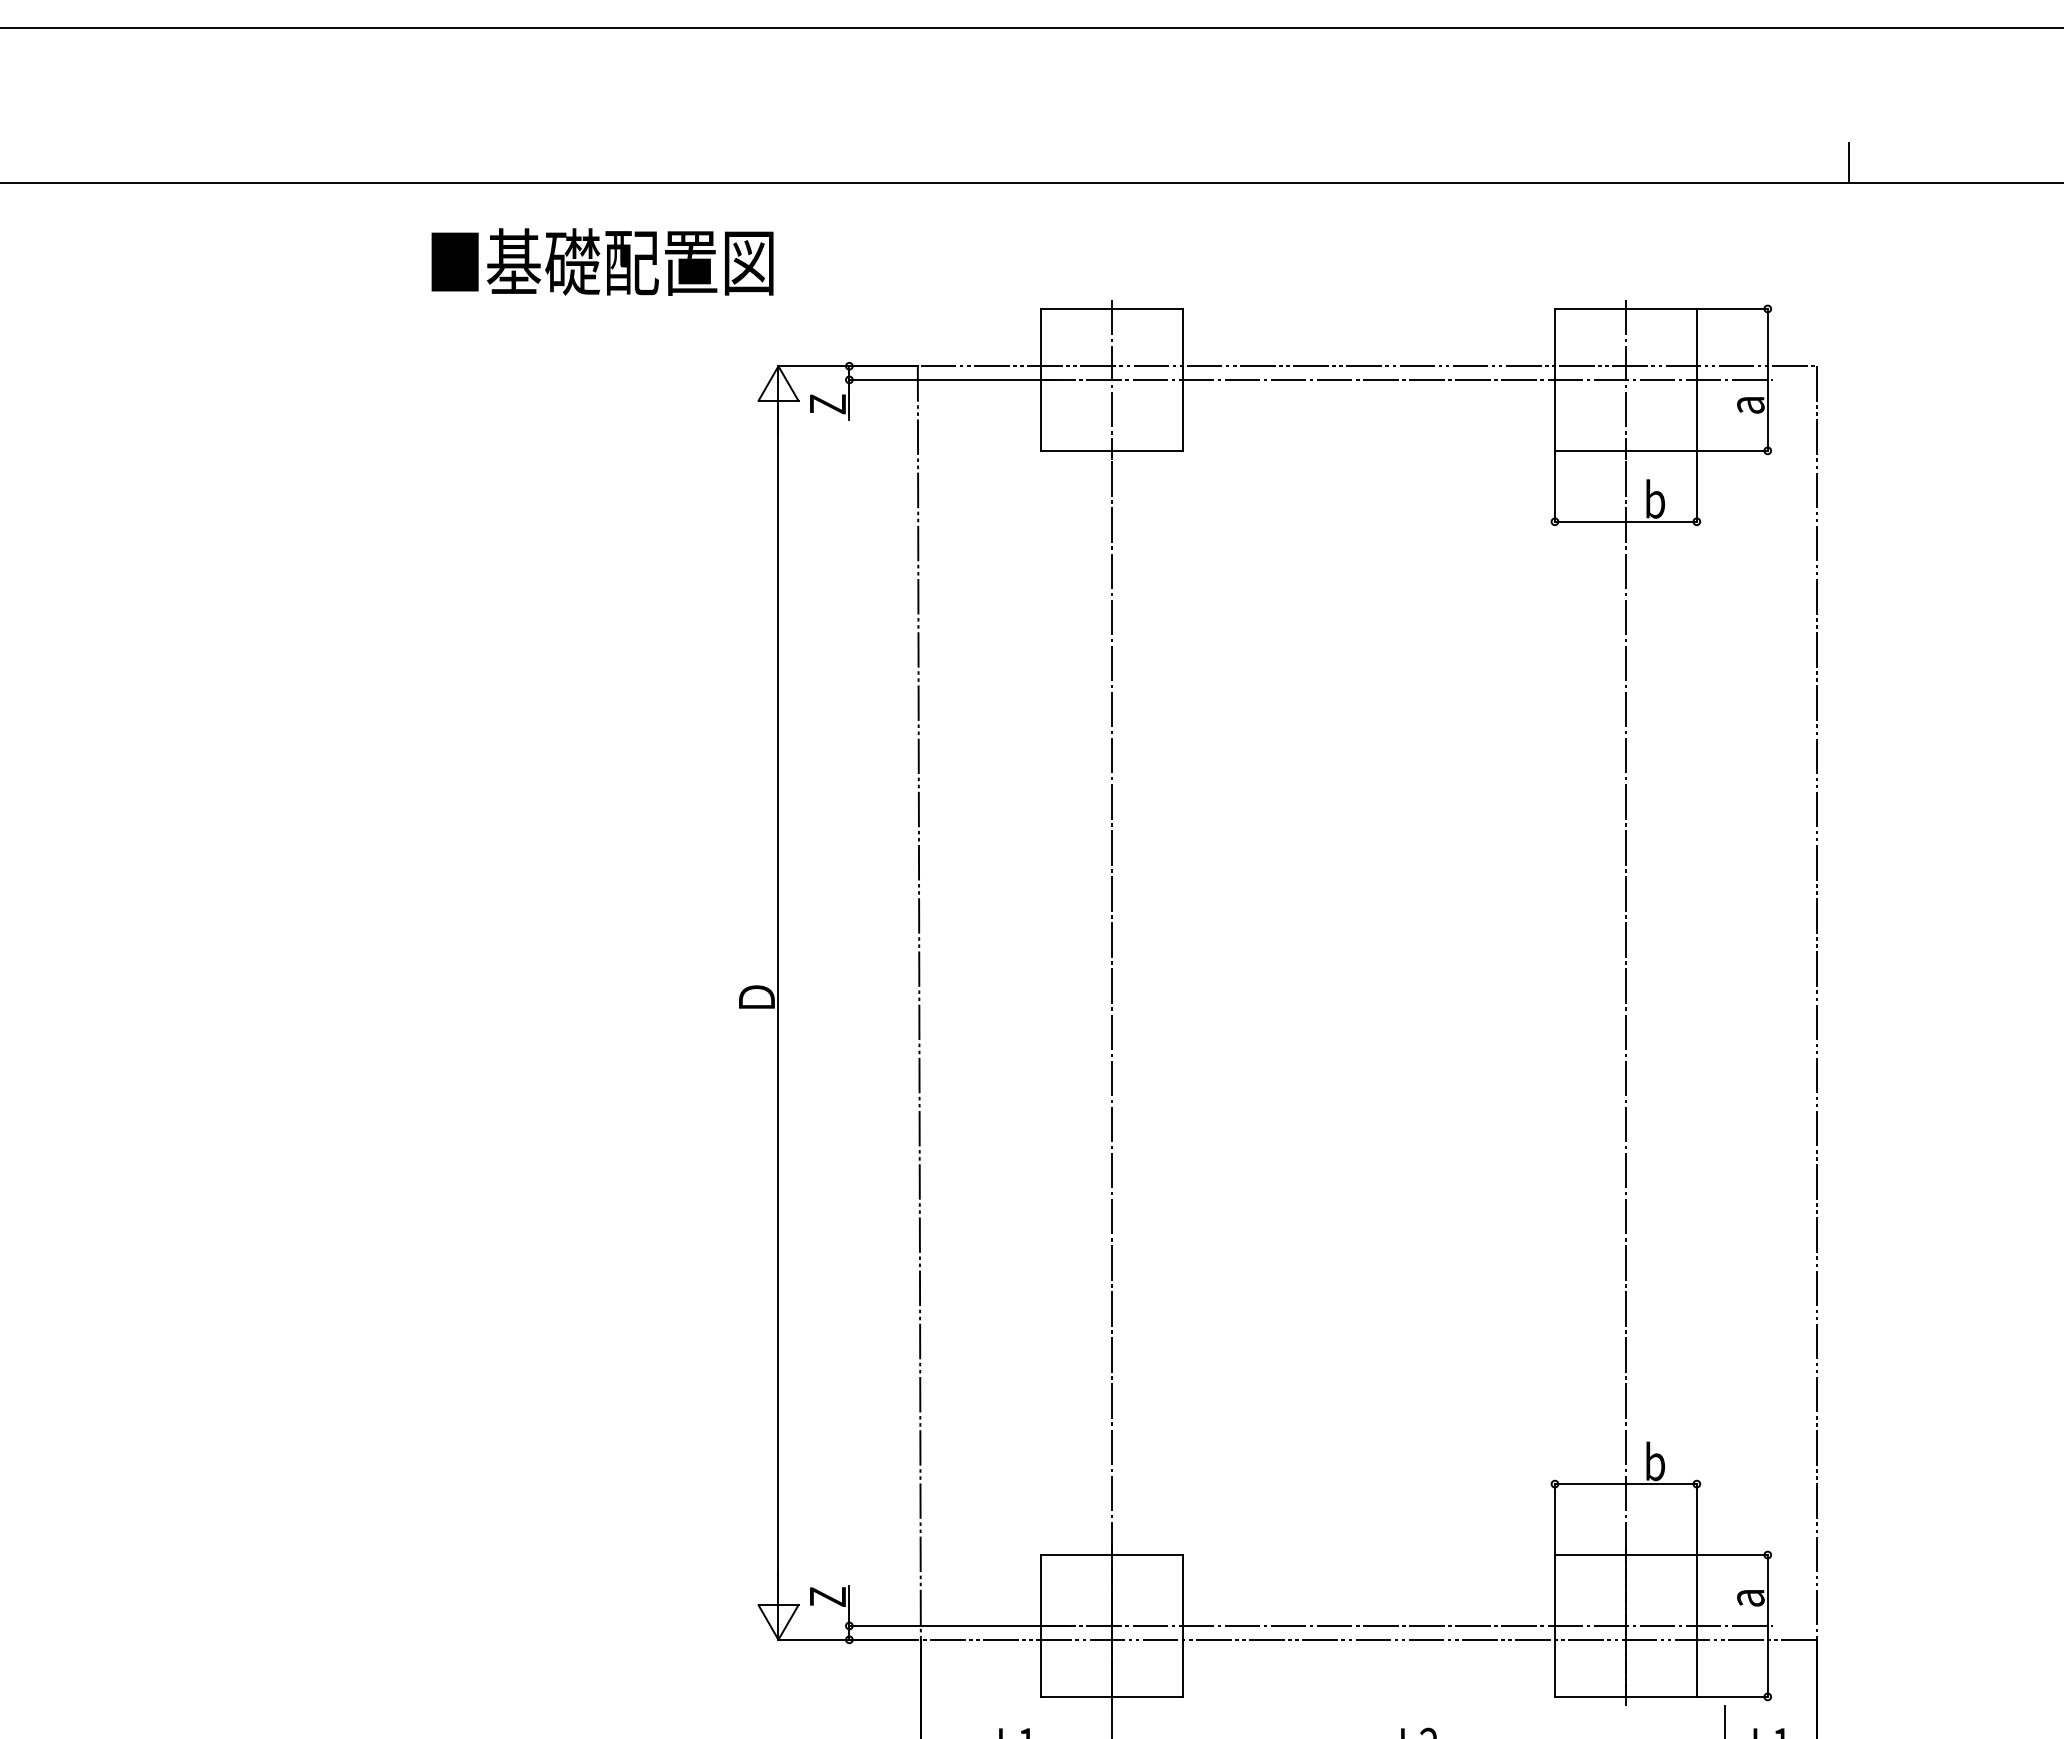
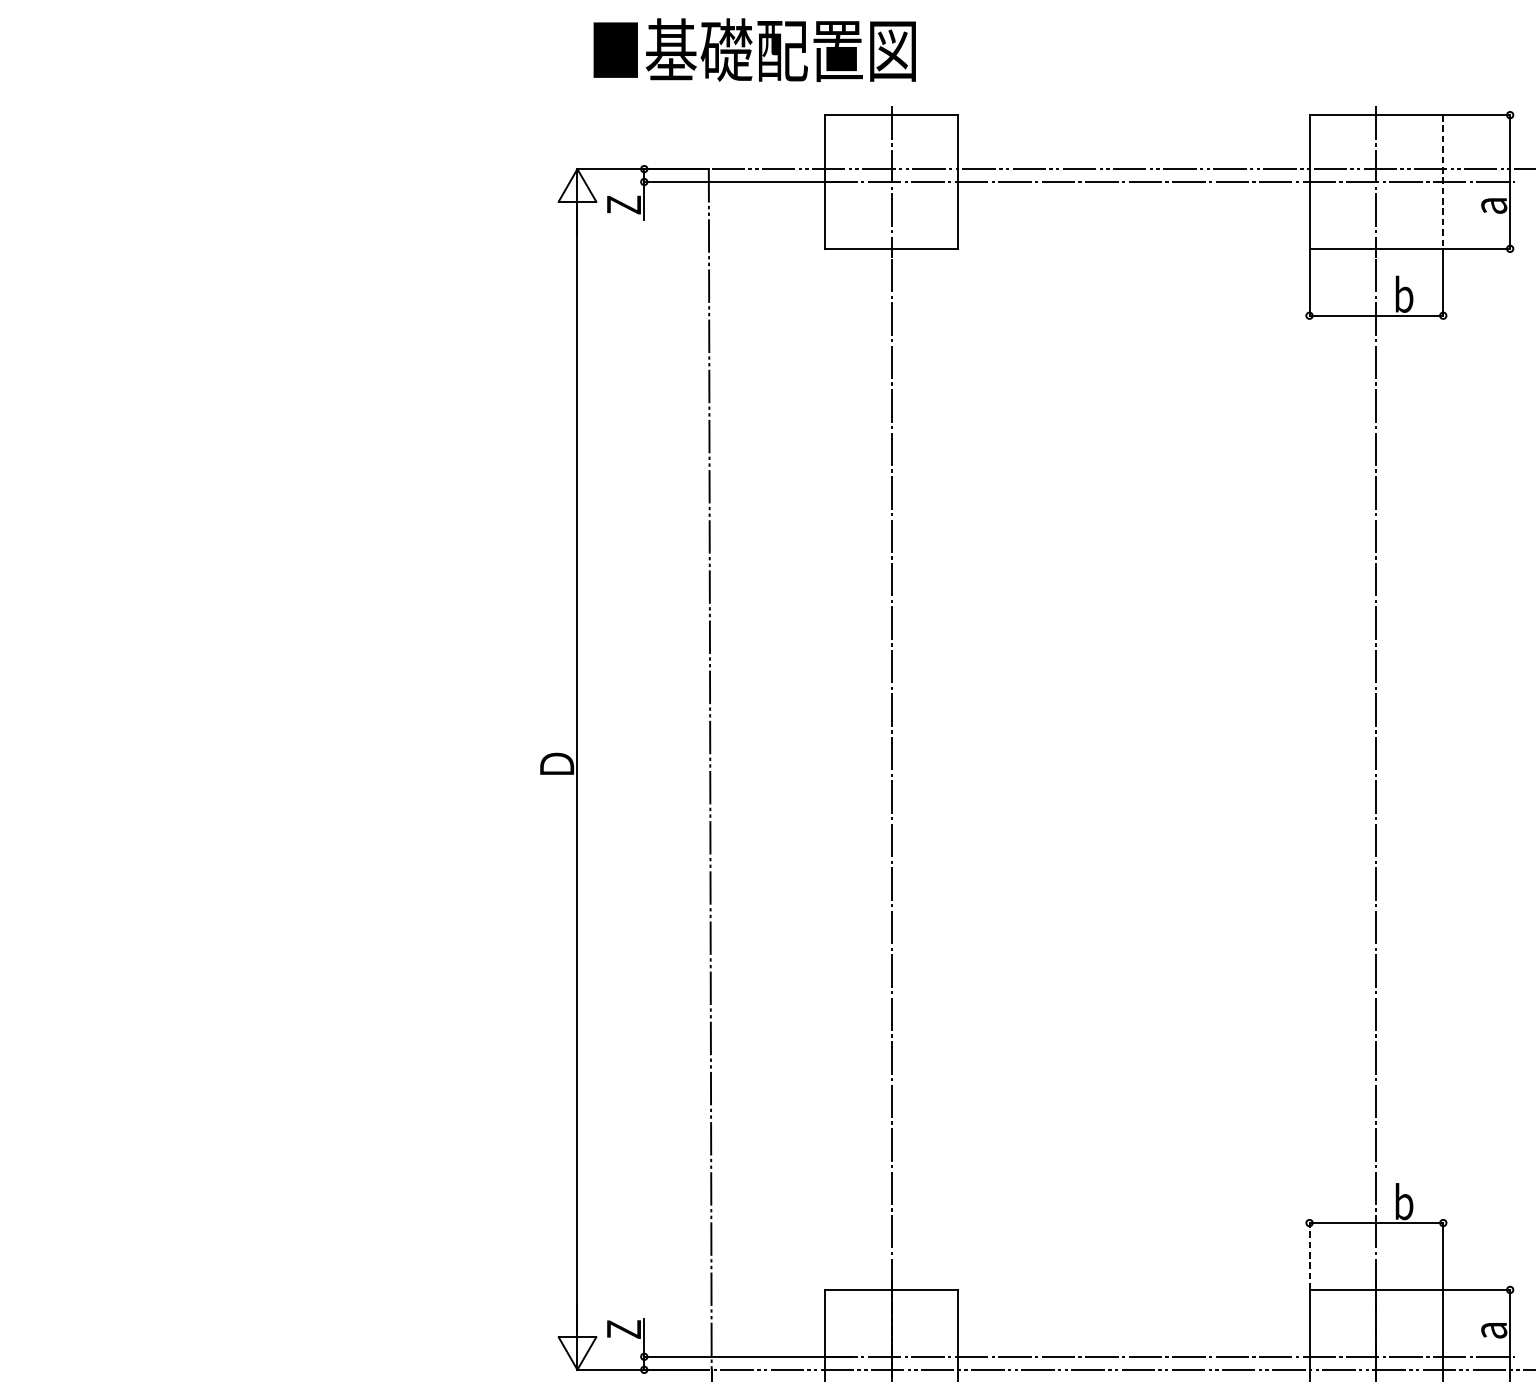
text: (602, 261) -> (754, 49), moved
line: (1696, 379) -> (1442, 181), solid -> dashed
line: (1554, 1518) -> (1309, 1255), solid -> dashed

